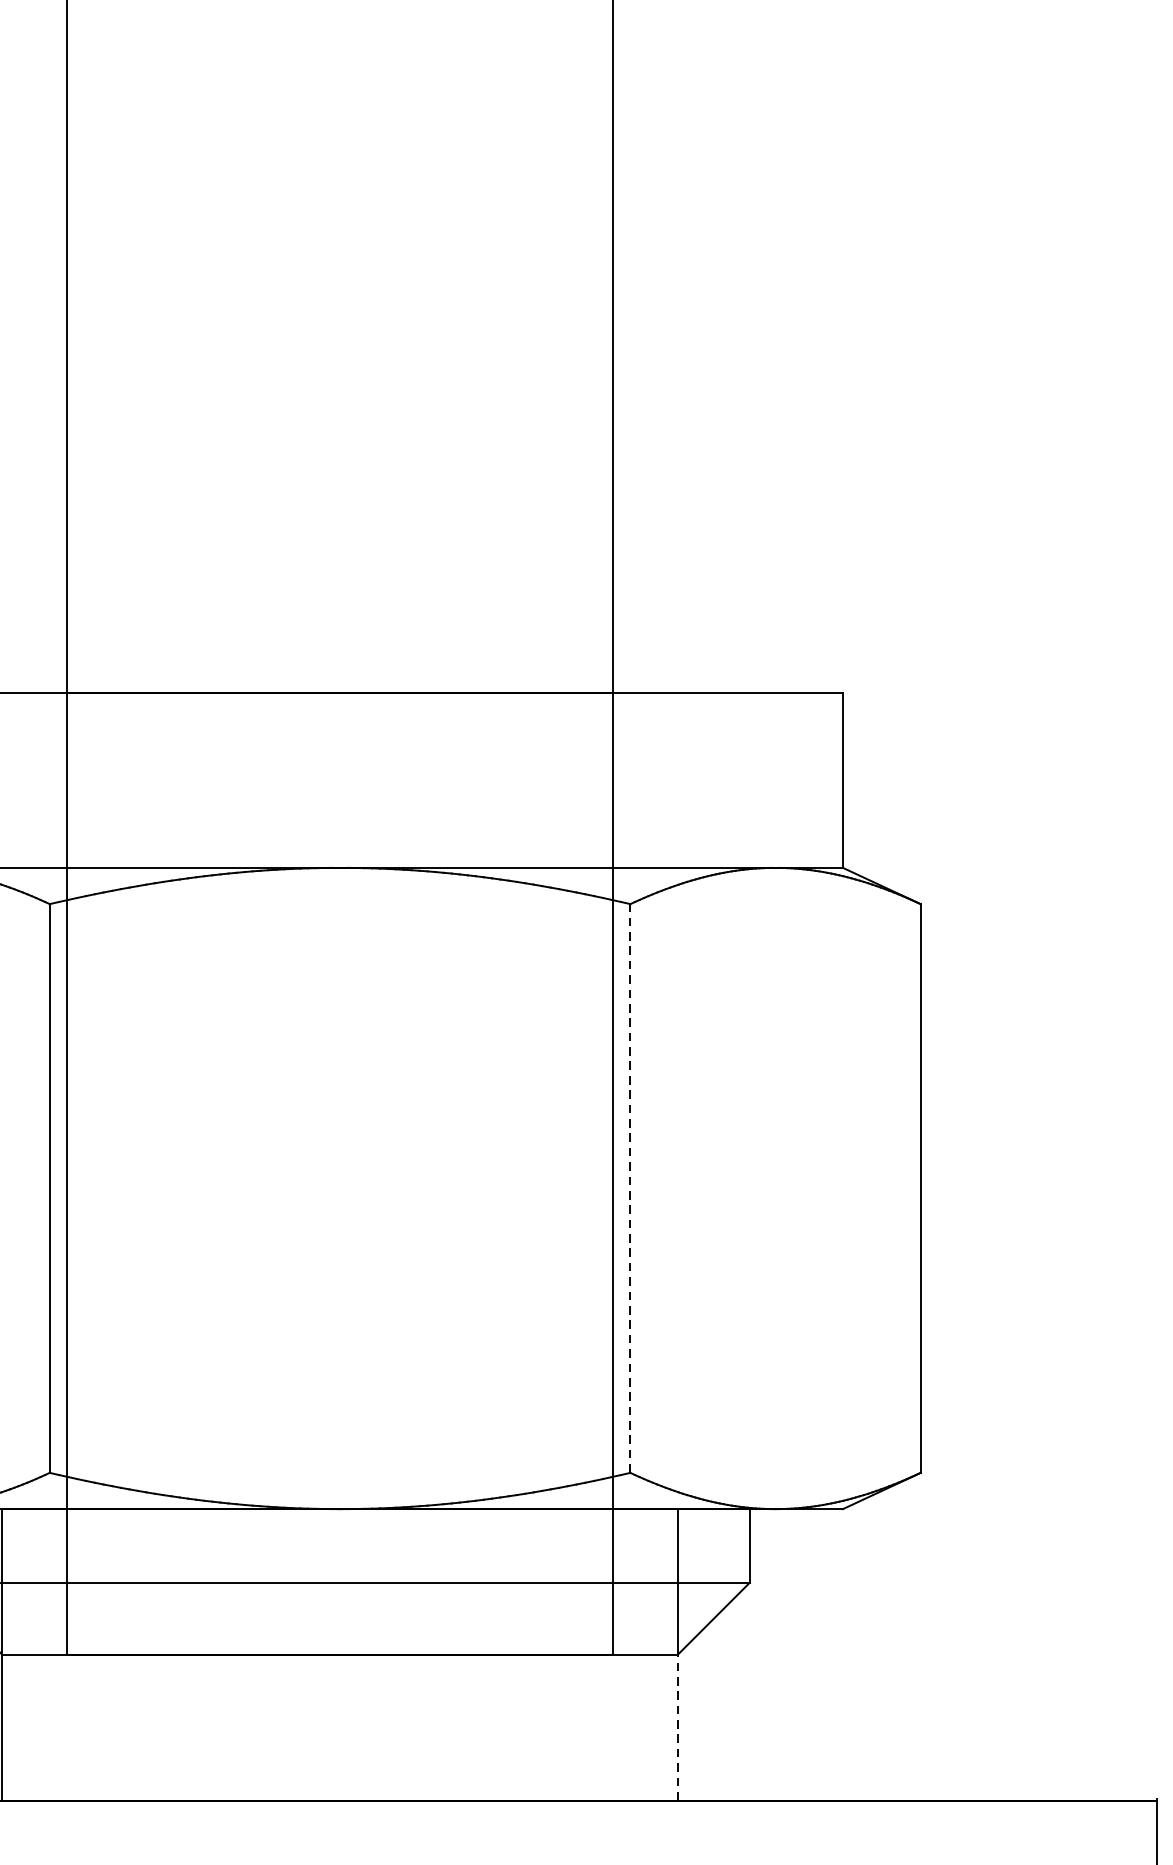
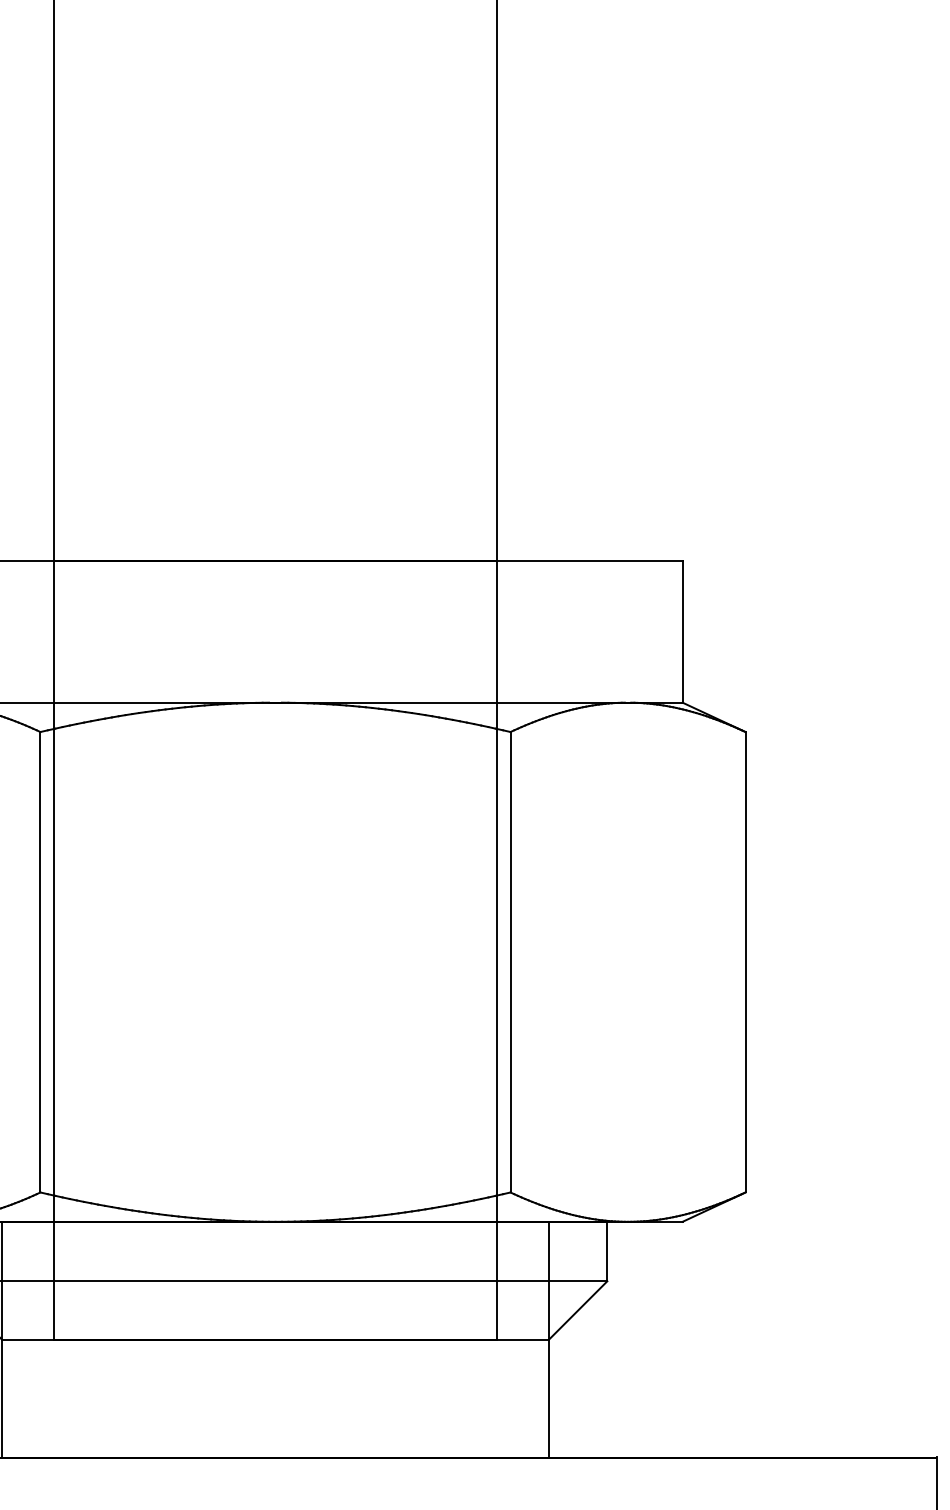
line: (630, 1187) -> (510, 961), dashed -> solid
line: (677, 1727) -> (548, 1398), dashed -> solid

